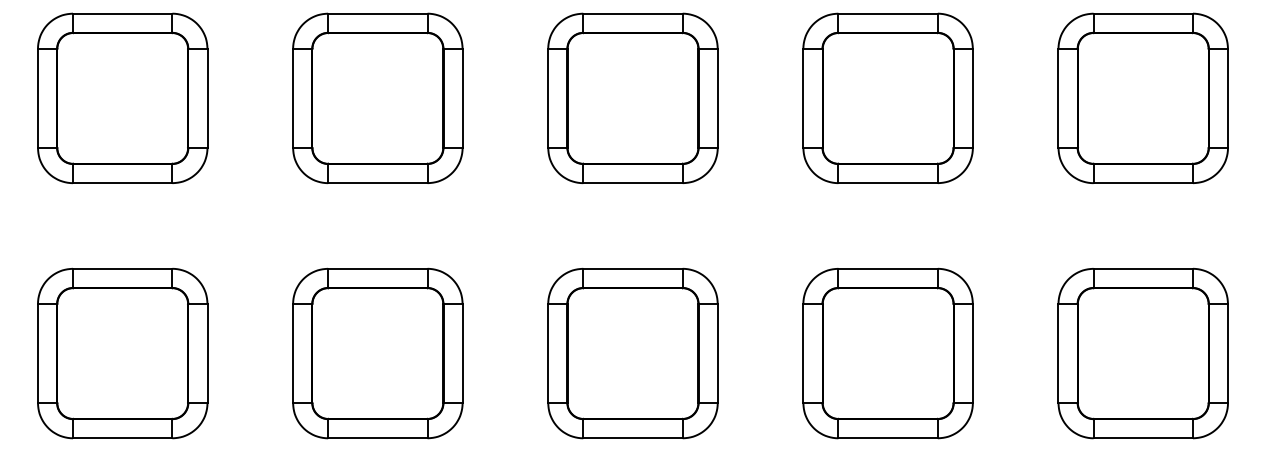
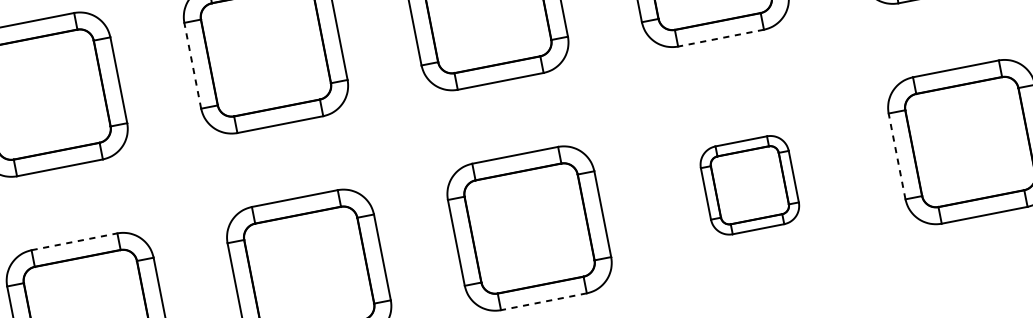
line: (293, 98) -> (193, 65), solid -> dashed
line: (888, 183) -> (721, 38), solid -> dashed
line: (122, 268) -> (74, 241), solid -> dashed
part: (887, 353) -> (749, 185), size x0.6
line: (1058, 353) -> (897, 156), solid -> dashed
line: (633, 438) -> (544, 301), solid -> dashed

